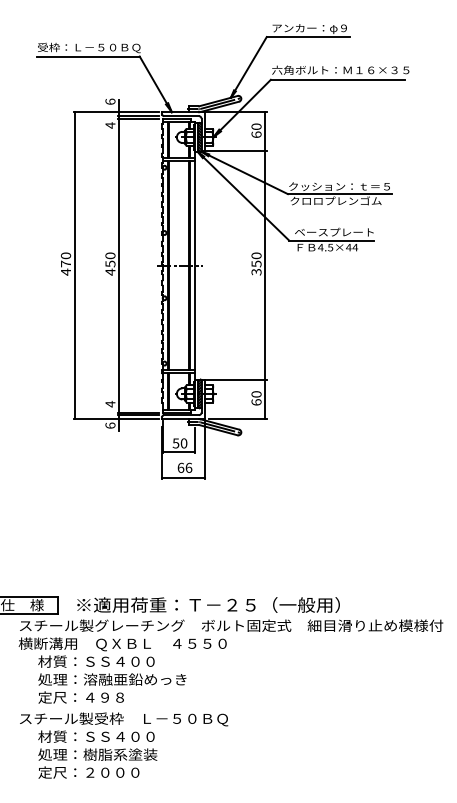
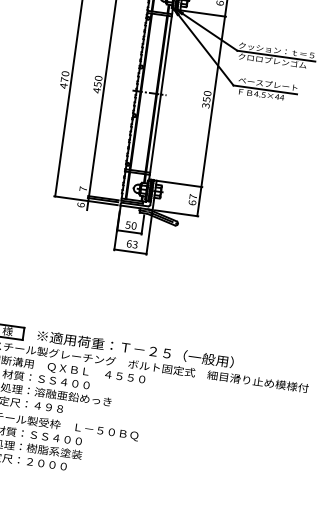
text: (256, 394) -> (193, 196), 60 -> 67
text: (110, 404) -> (83, 189), 4 -> 7
text: (188, 467) -> (134, 244), 66 -> 63

